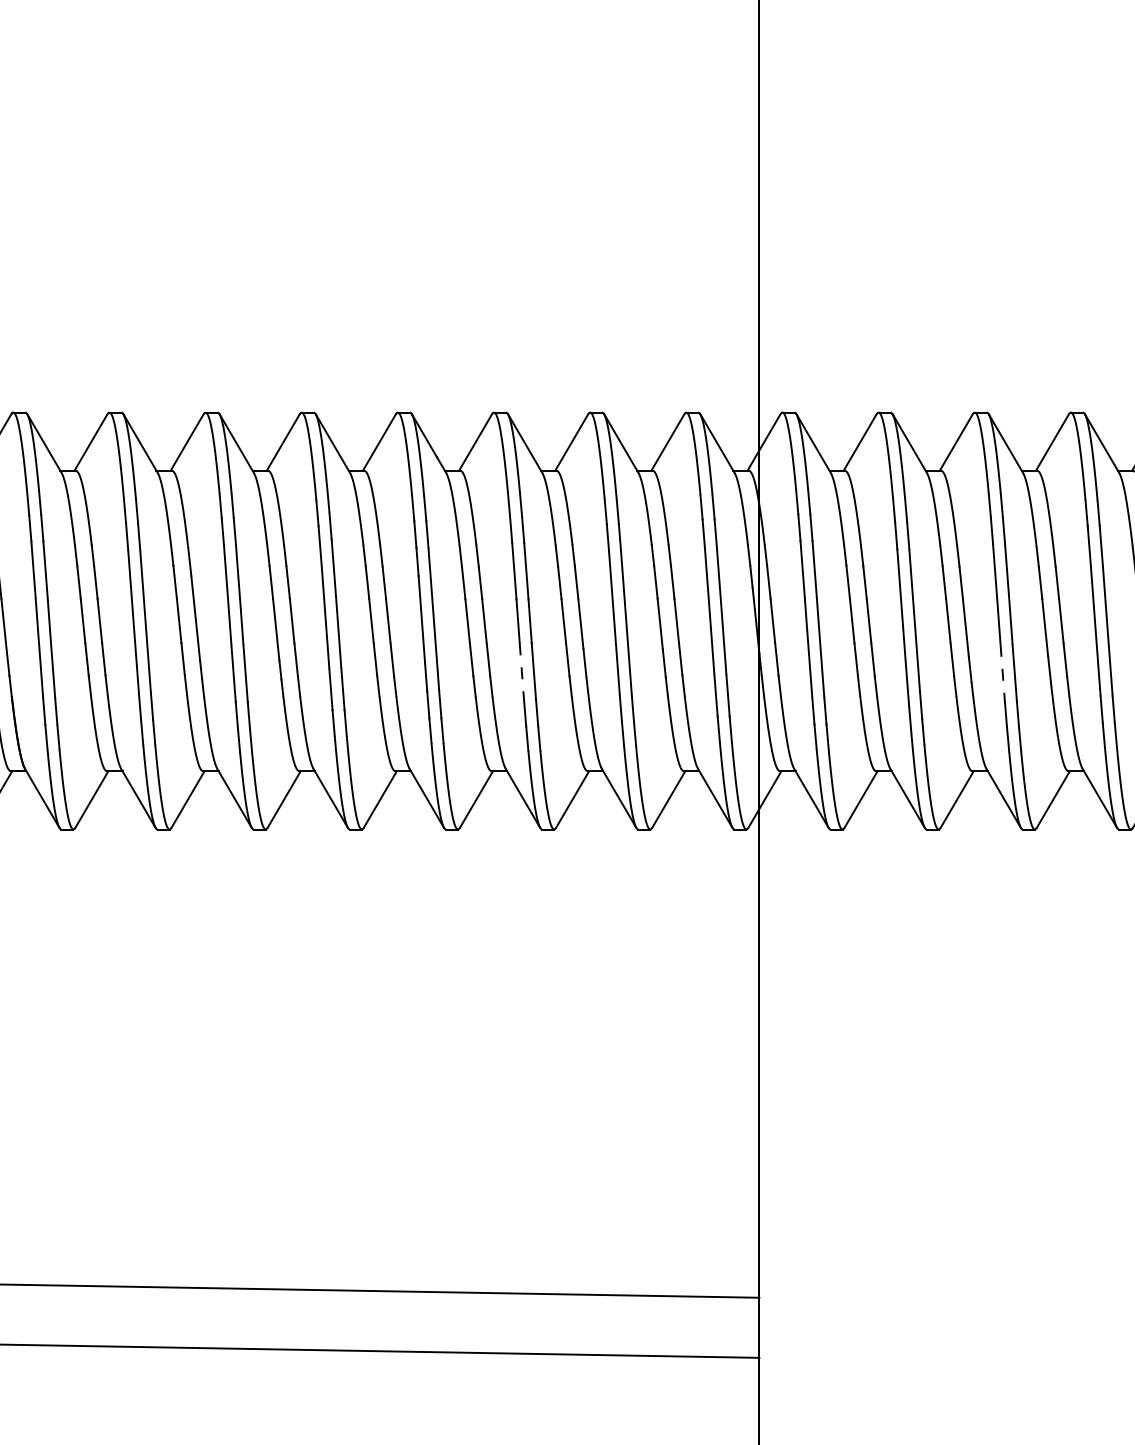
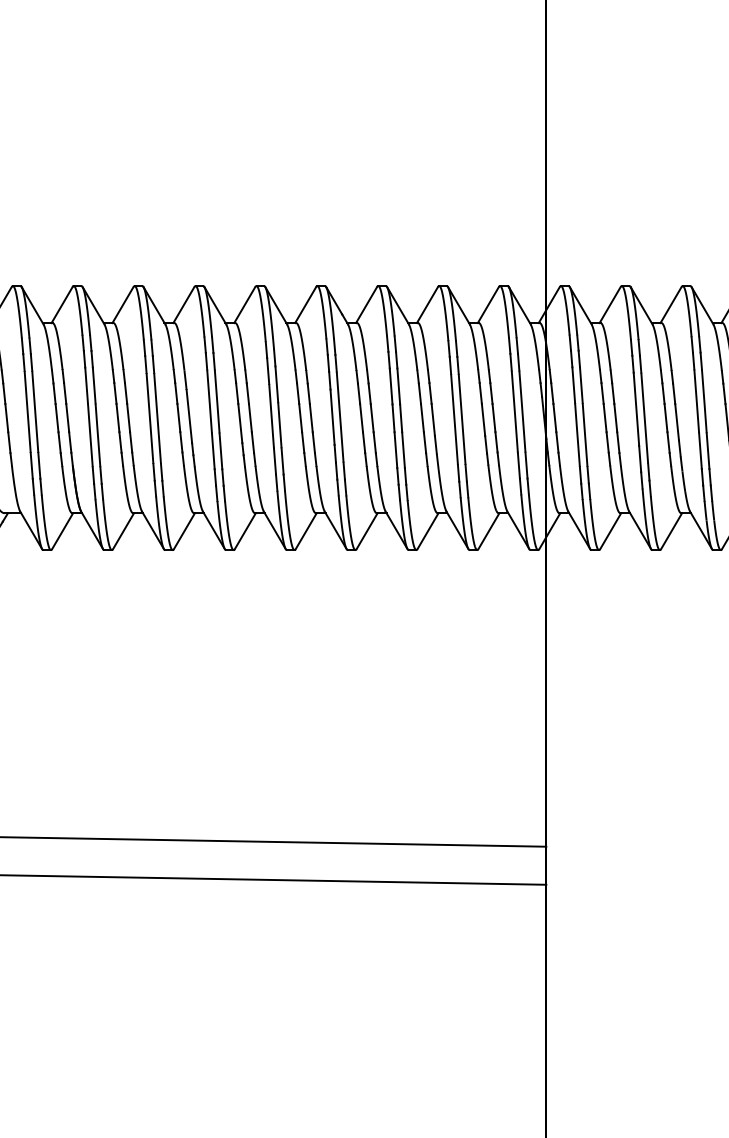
line: (521, 672) -> (395, 450), dashed -> solid
line: (1002, 673) -> (700, 451), dashed -> solid

